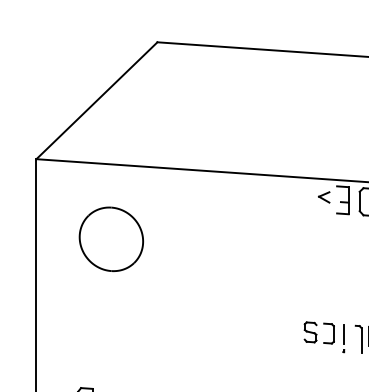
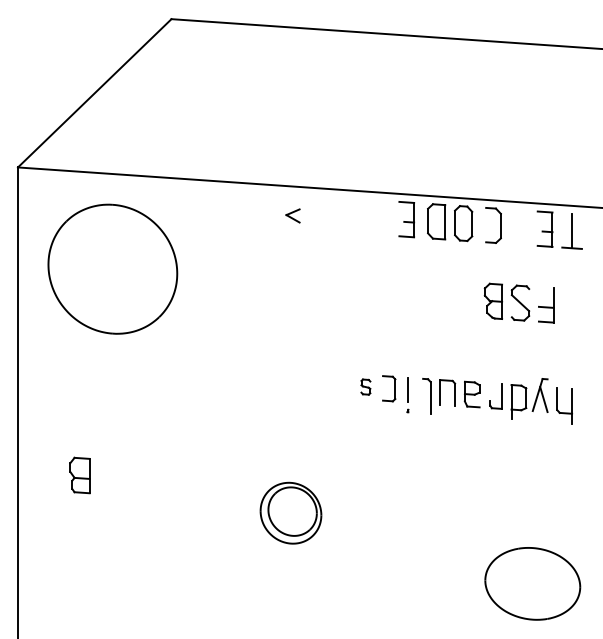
part: (323, 197) -> (292, 215), moved
part: (111, 238) -> (113, 268), size x1.6
part: (310, 331) -> (365, 386), size x0.6

